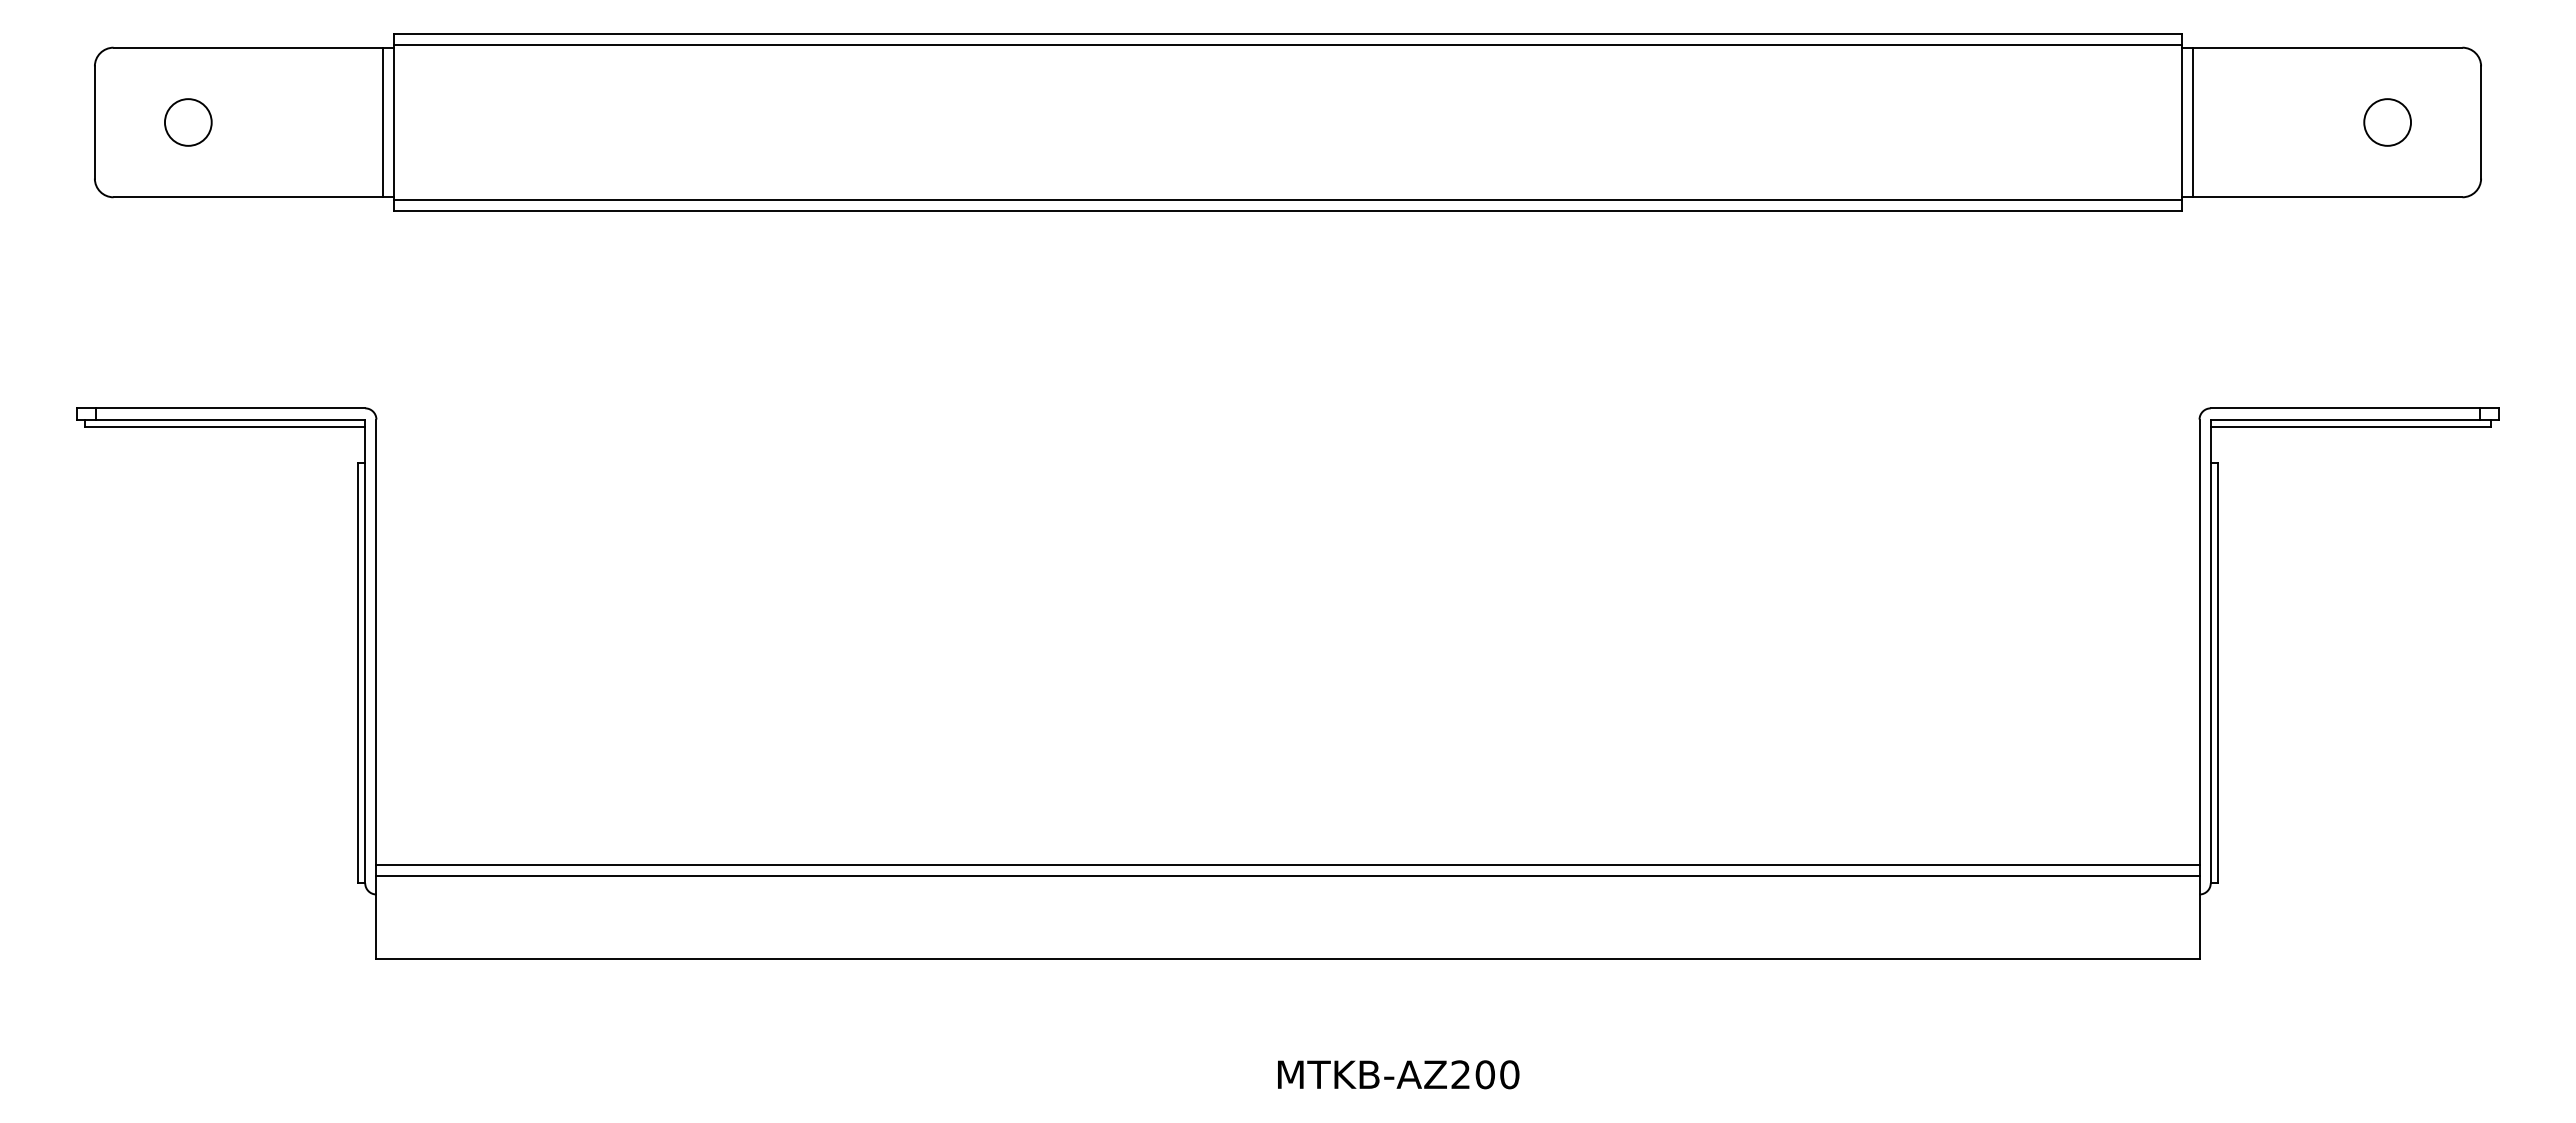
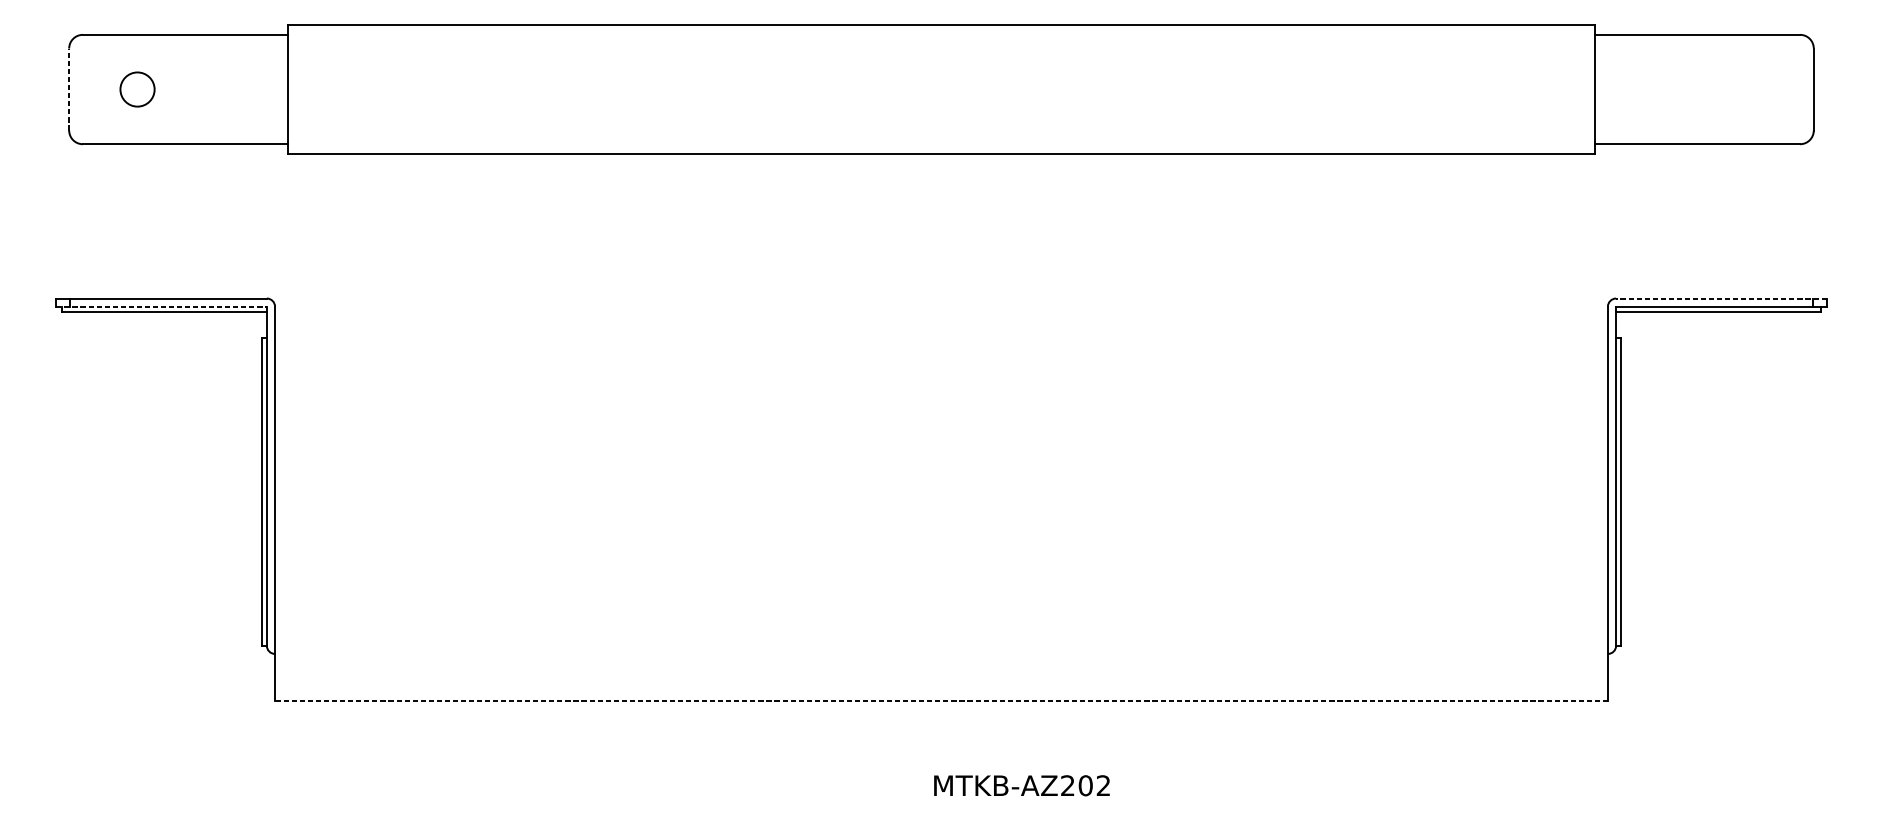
line: (1287, 44) -> (941, 32), removed
line: (94, 122) -> (68, 89), solid -> dashed
line: (382, 122) -> (279, 89), removed
line: (2193, 122) -> (1603, 89), removed
circle: (2387, 122) -> (1745, 89), removed
line: (1287, 200) -> (941, 146), removed
line: (2354, 408) -> (1721, 298), solid -> dashed
line: (221, 419) -> (161, 306), solid -> dashed
line: (1287, 865) -> (941, 632), removed
line: (1287, 876) -> (941, 640), removed
line: (1287, 958) -> (941, 700), solid -> dashed
text: (1509, 1074) -> (1103, 785), MTKB-AZ200 -> MTKB-AZ202

